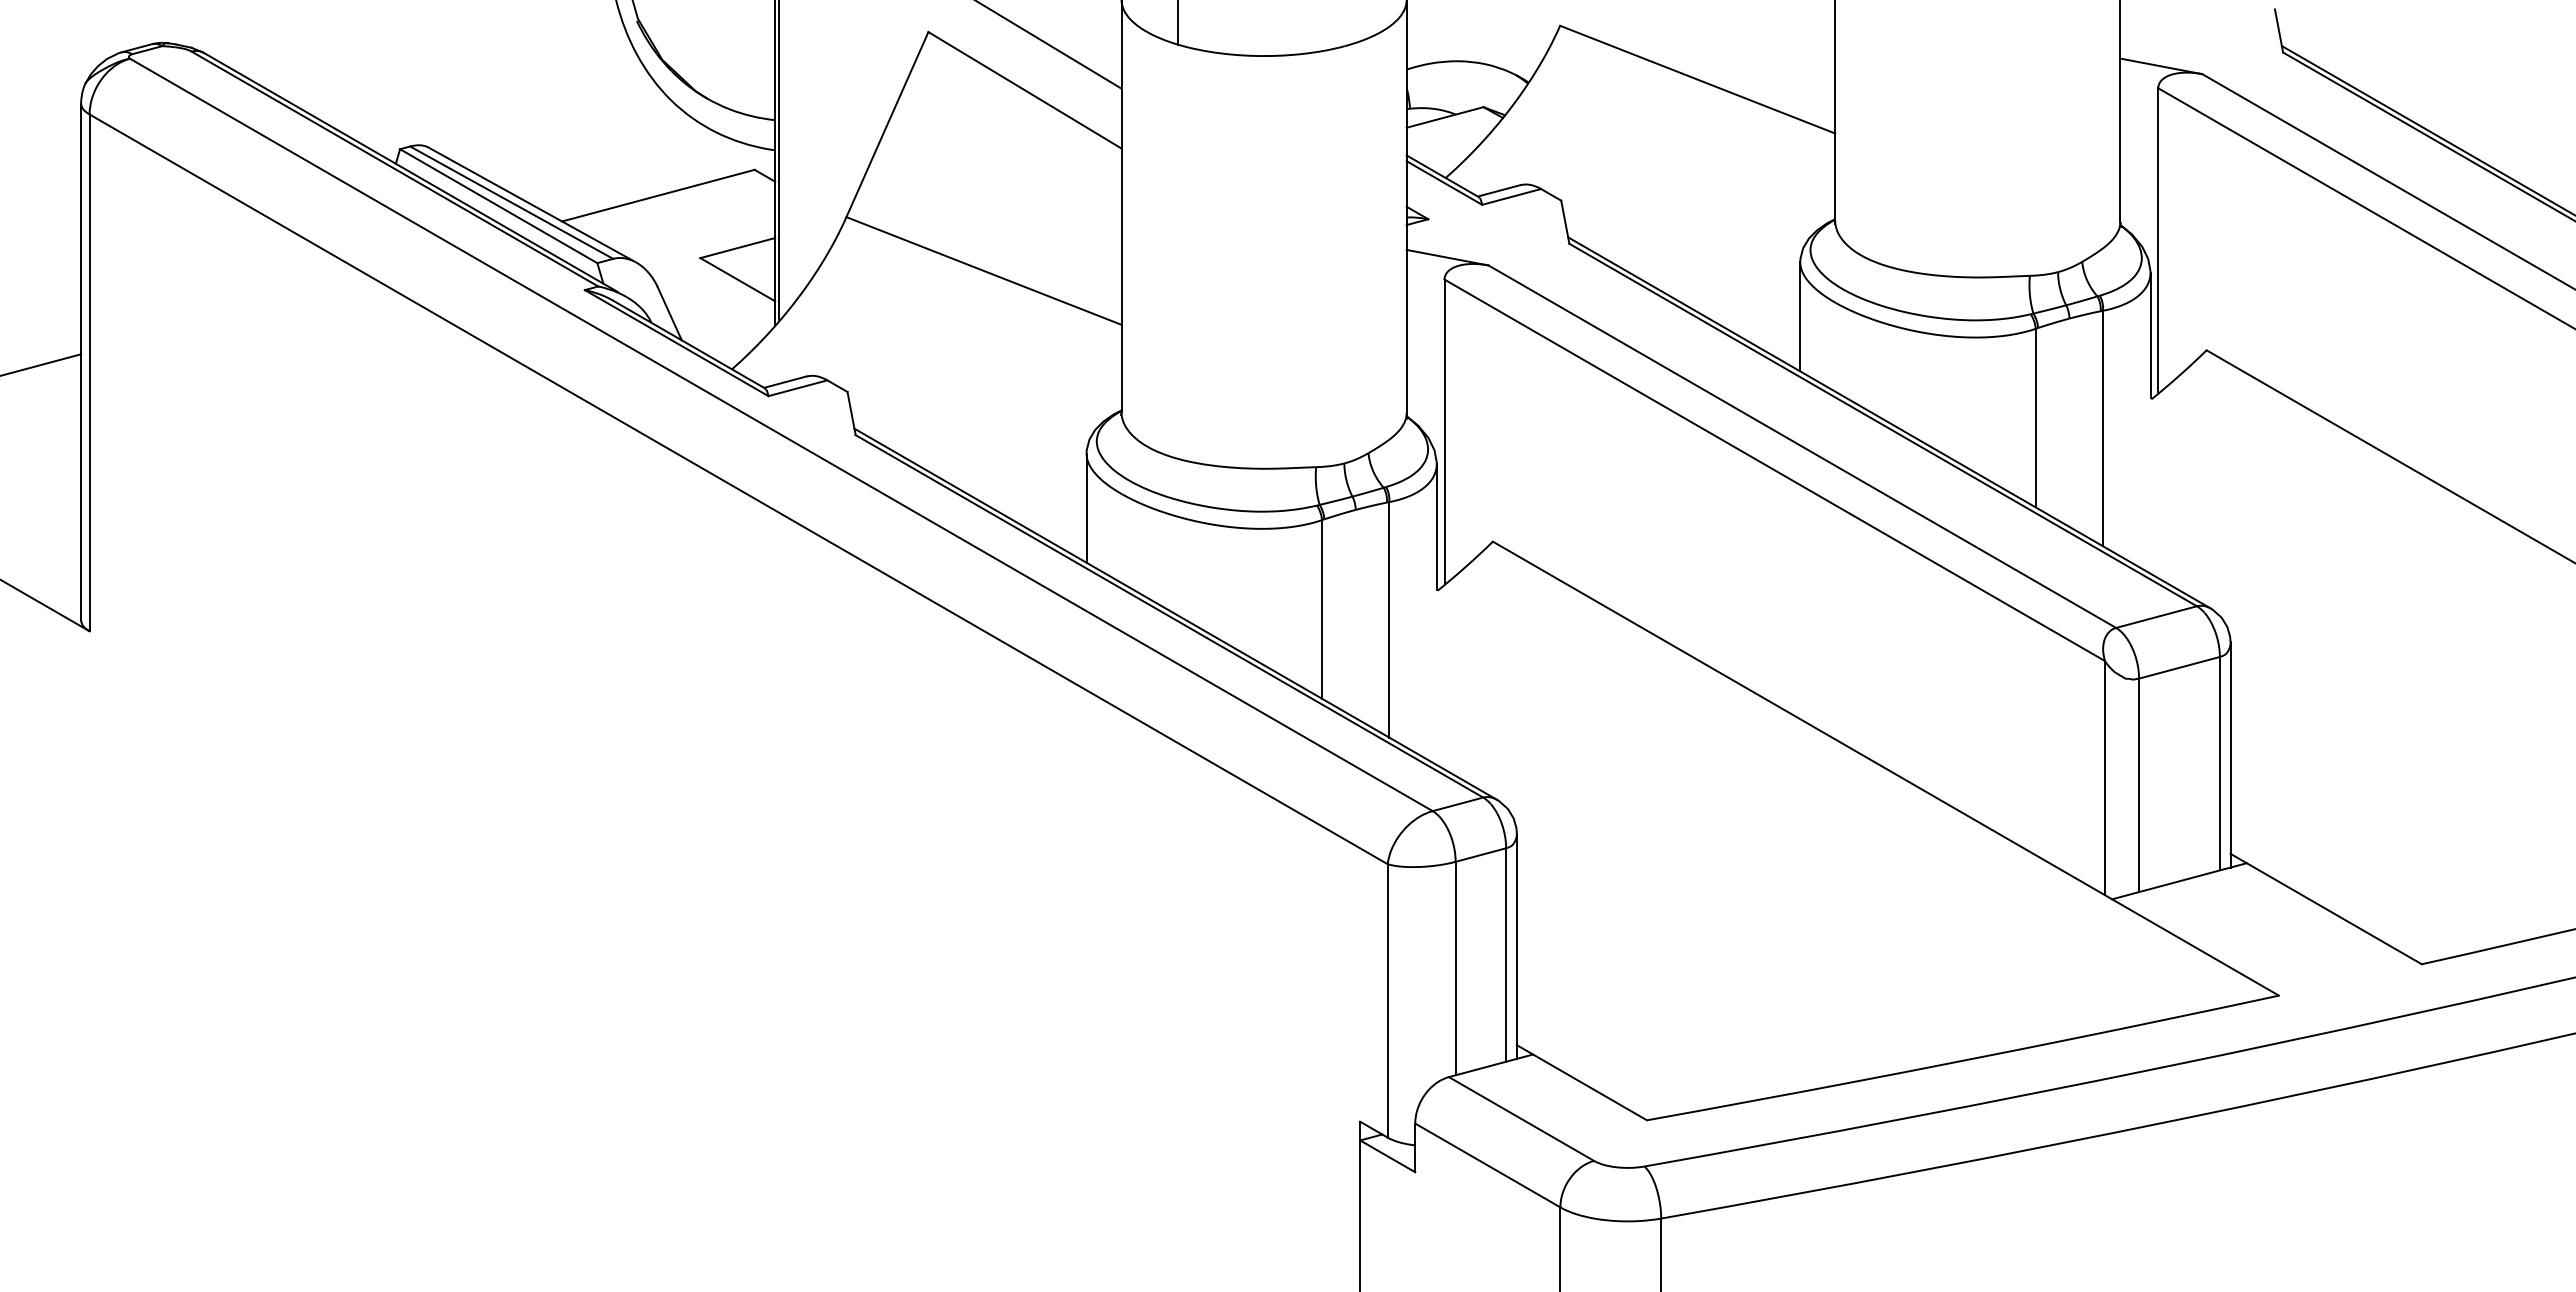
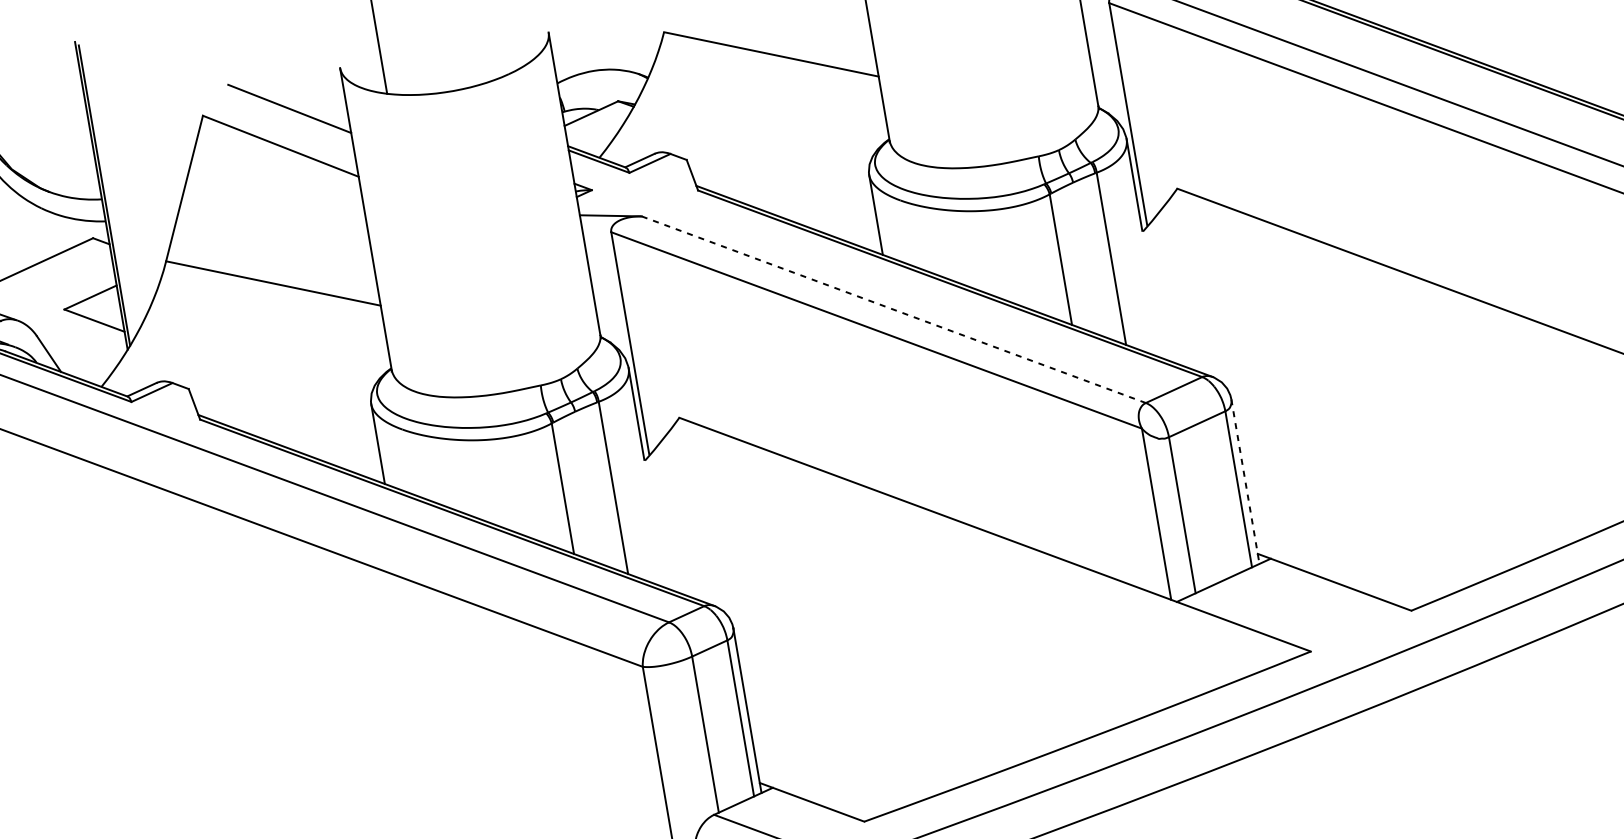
line: (1802, 446) -> (893, 309), solid -> dashed
line: (2230, 755) -> (1245, 481), solid -> dashed

